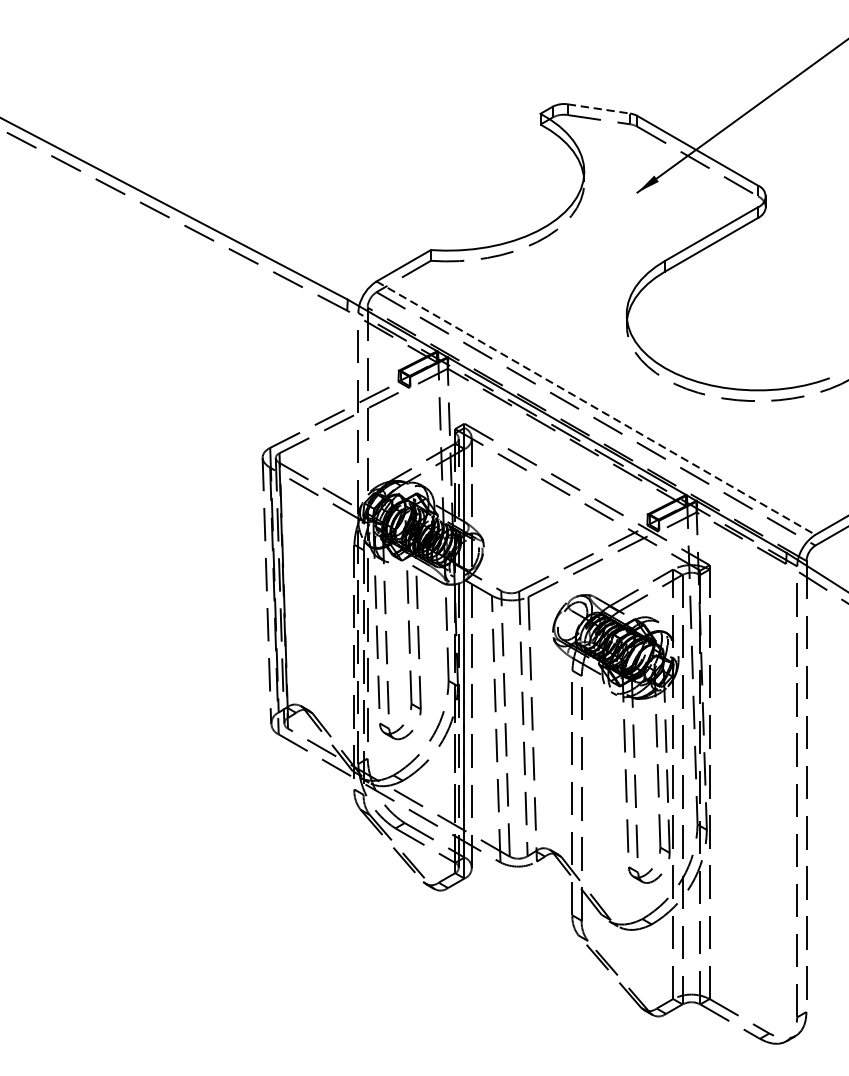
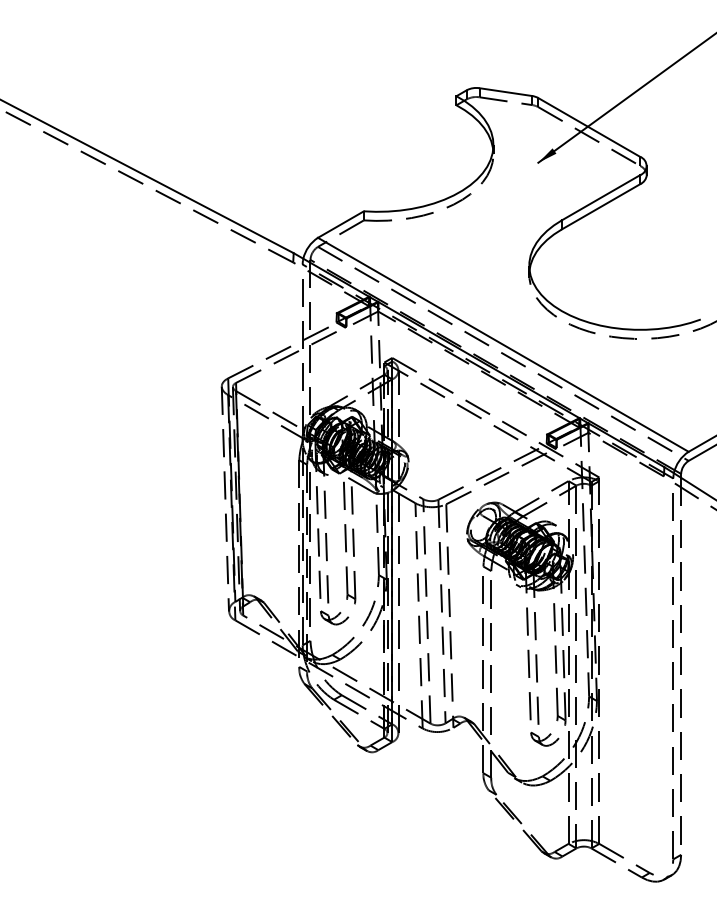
line: (598, 109) -> (505, 92), dashed -> solid
line: (596, 408) -> (503, 345), dashed -> solid

